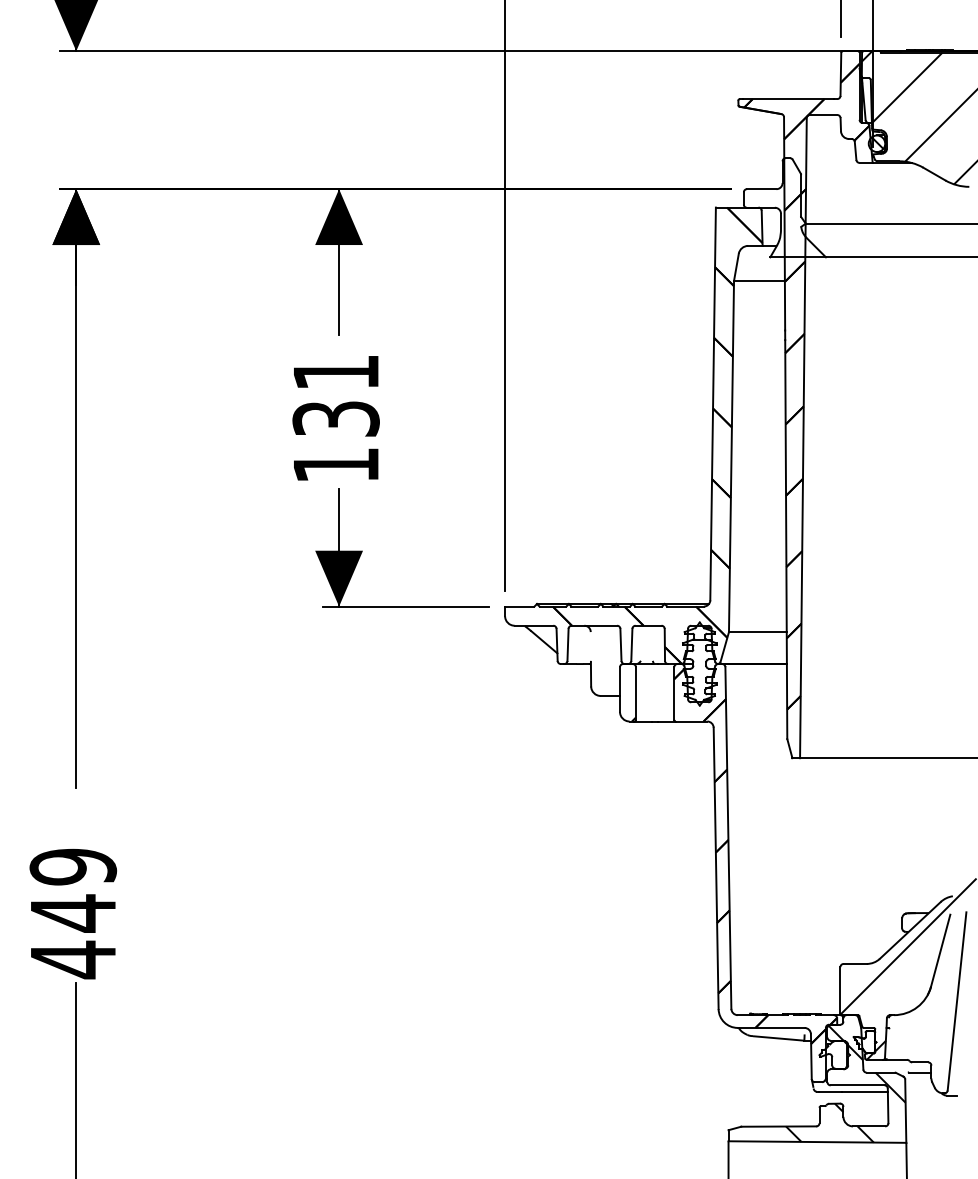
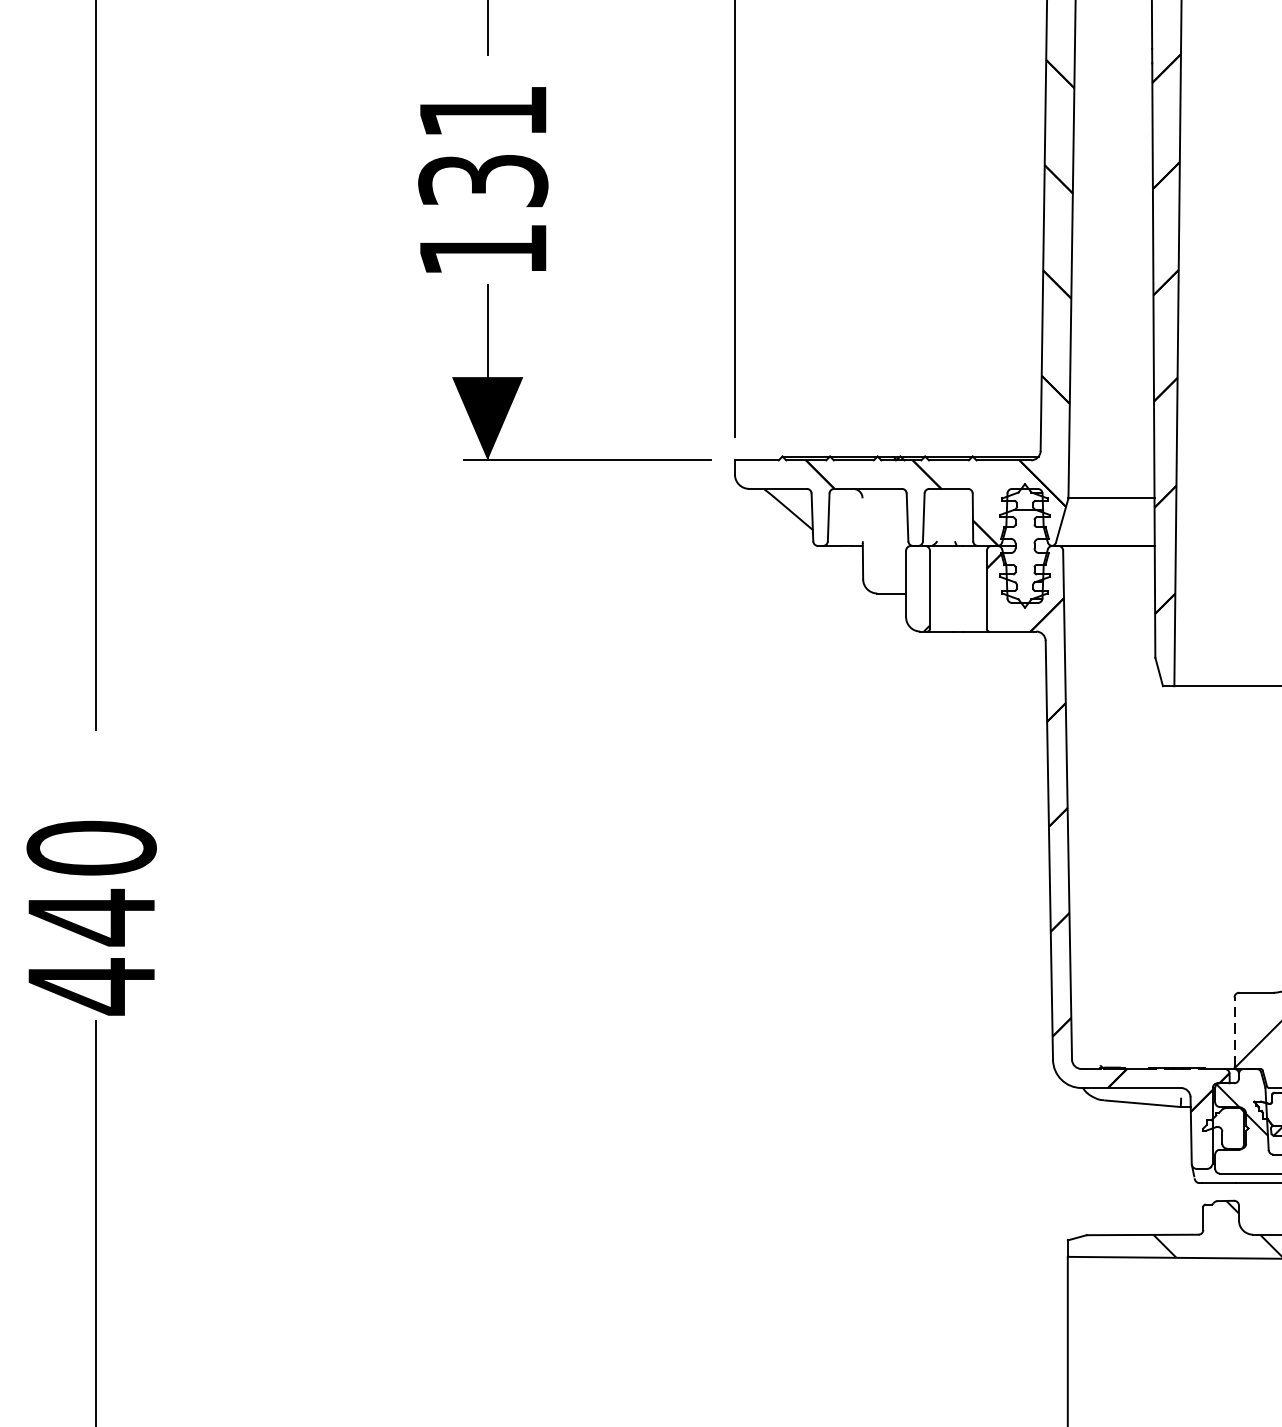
text: (73, 866) -> (92, 847), 449 -> 440
line: (840, 989) -> (1234, 1030), solid -> dashed

